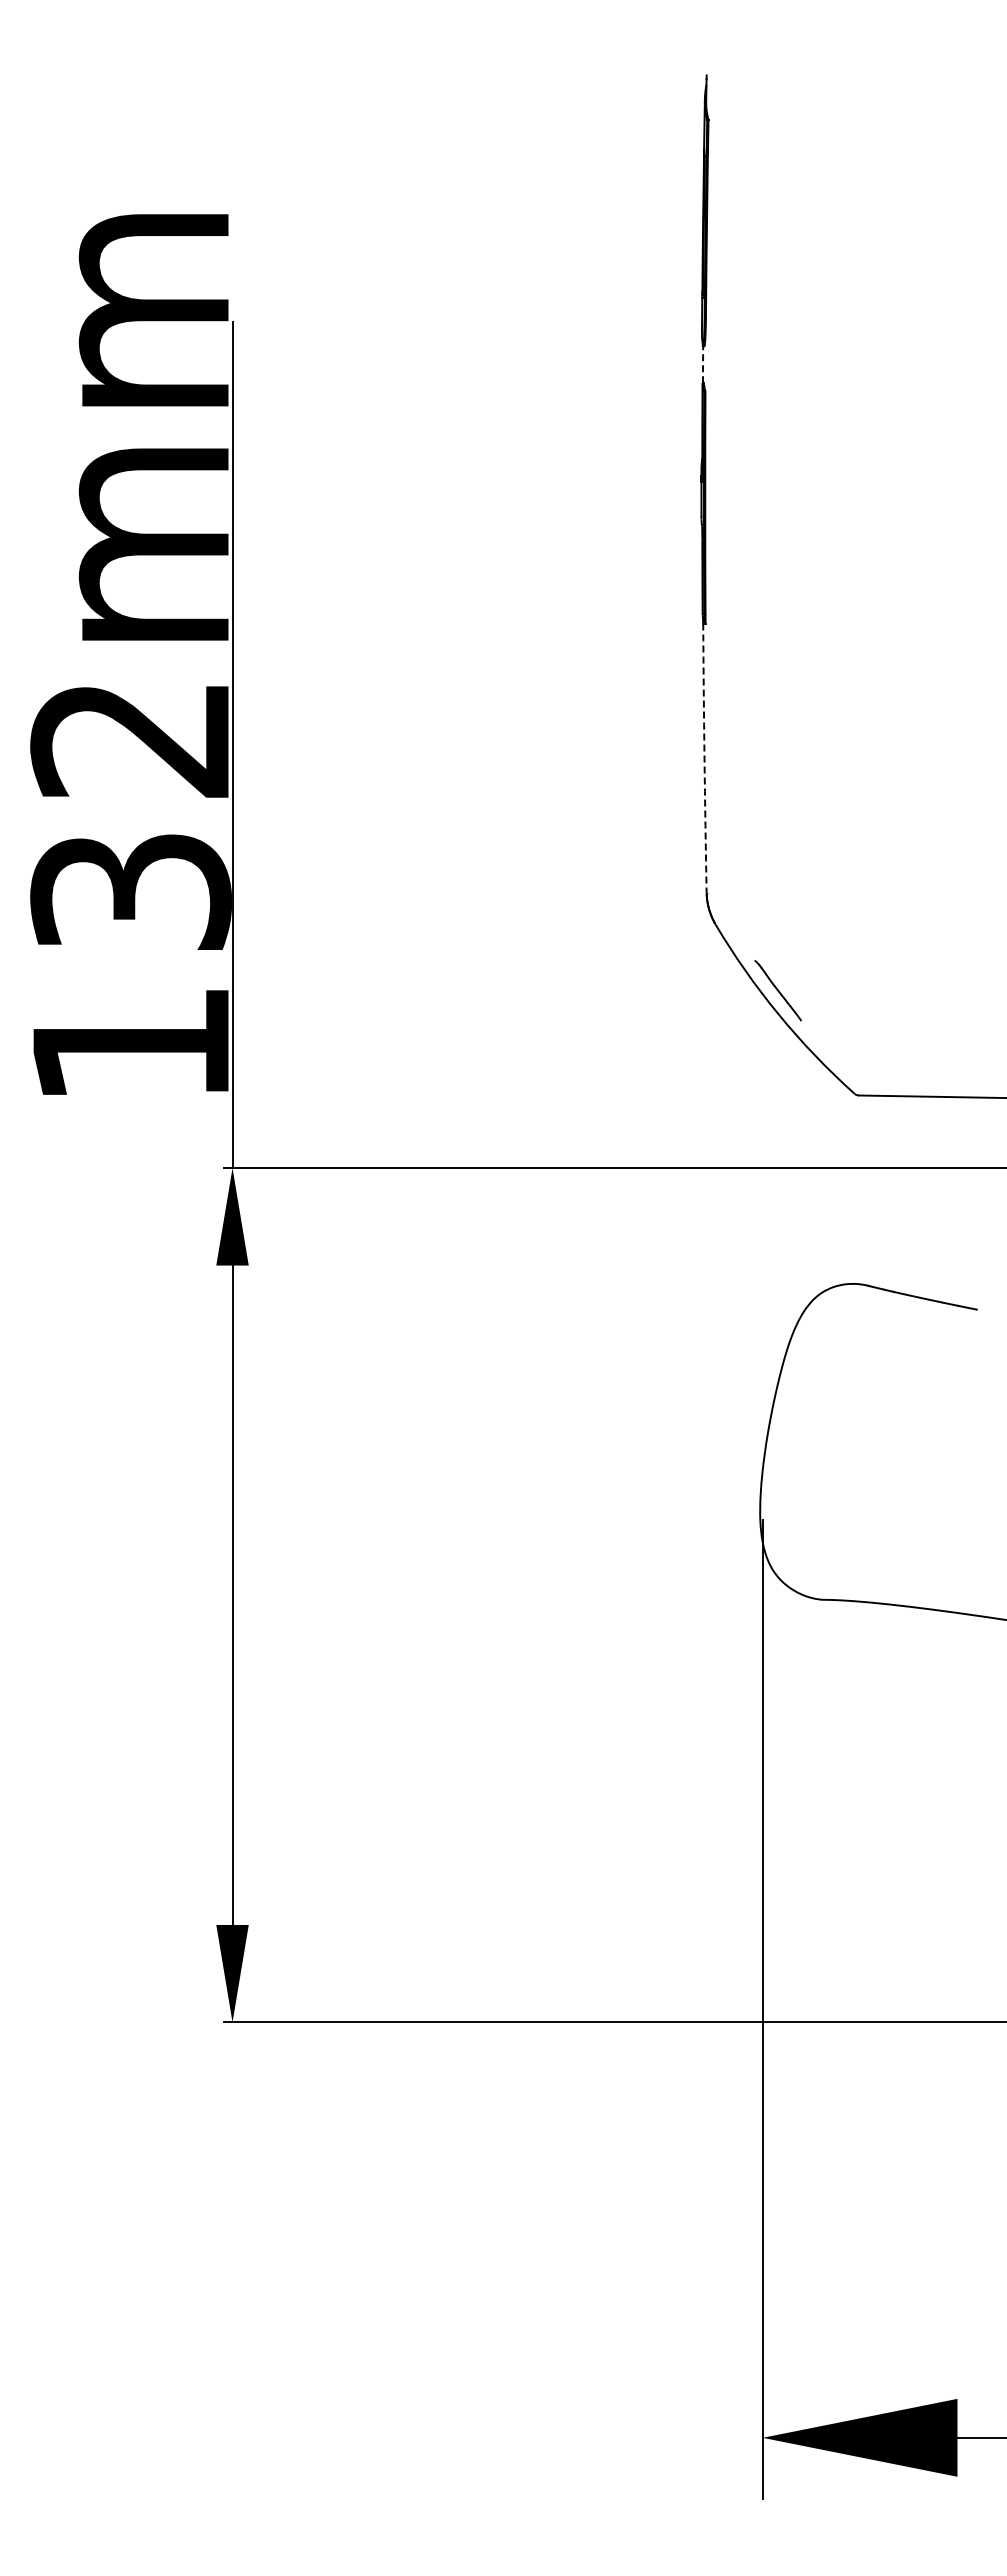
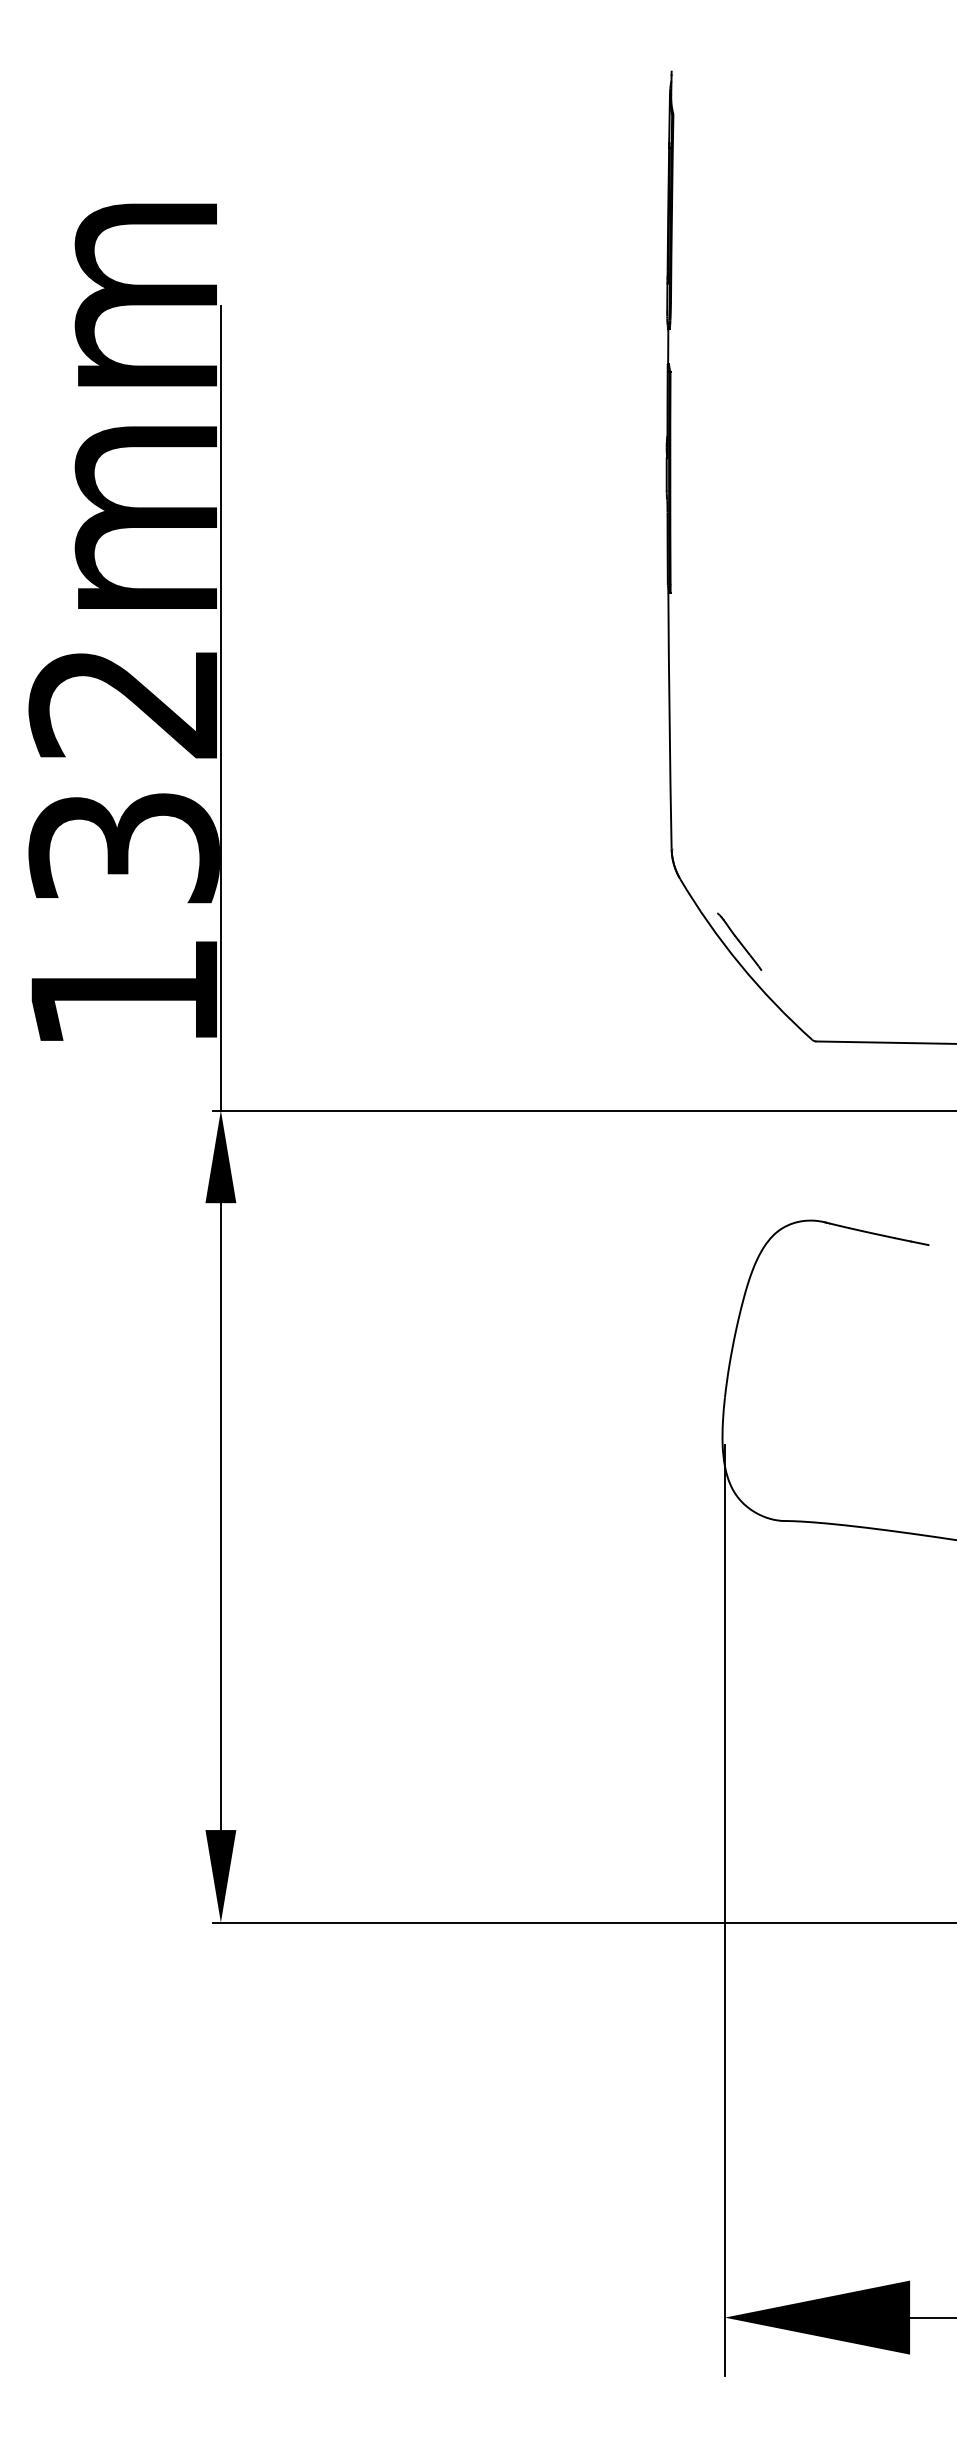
line: (703, 364) -> (668, 346), dashed -> solid
arc: (704, 758) -> (669, 721), dashed -> solid

